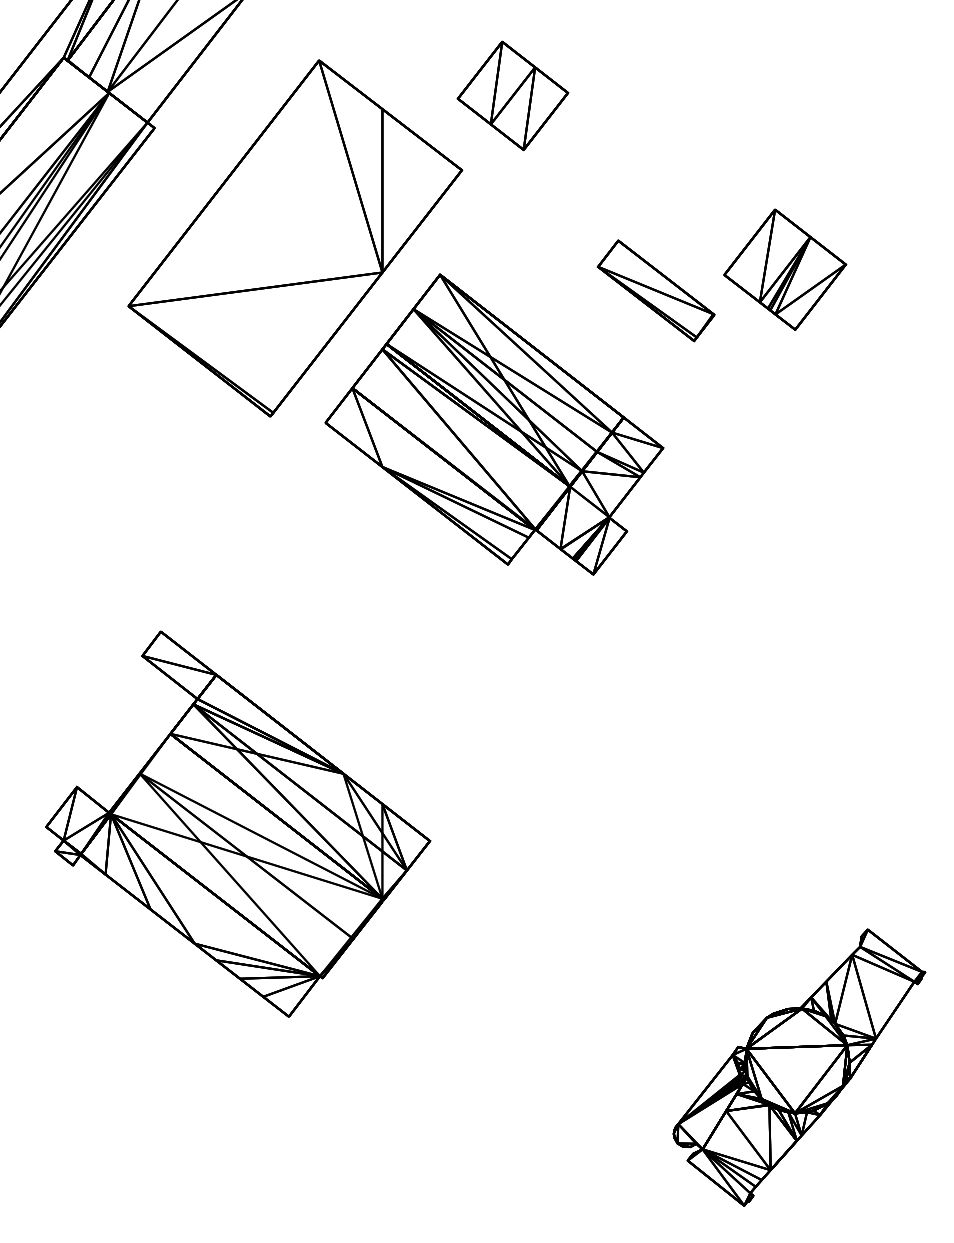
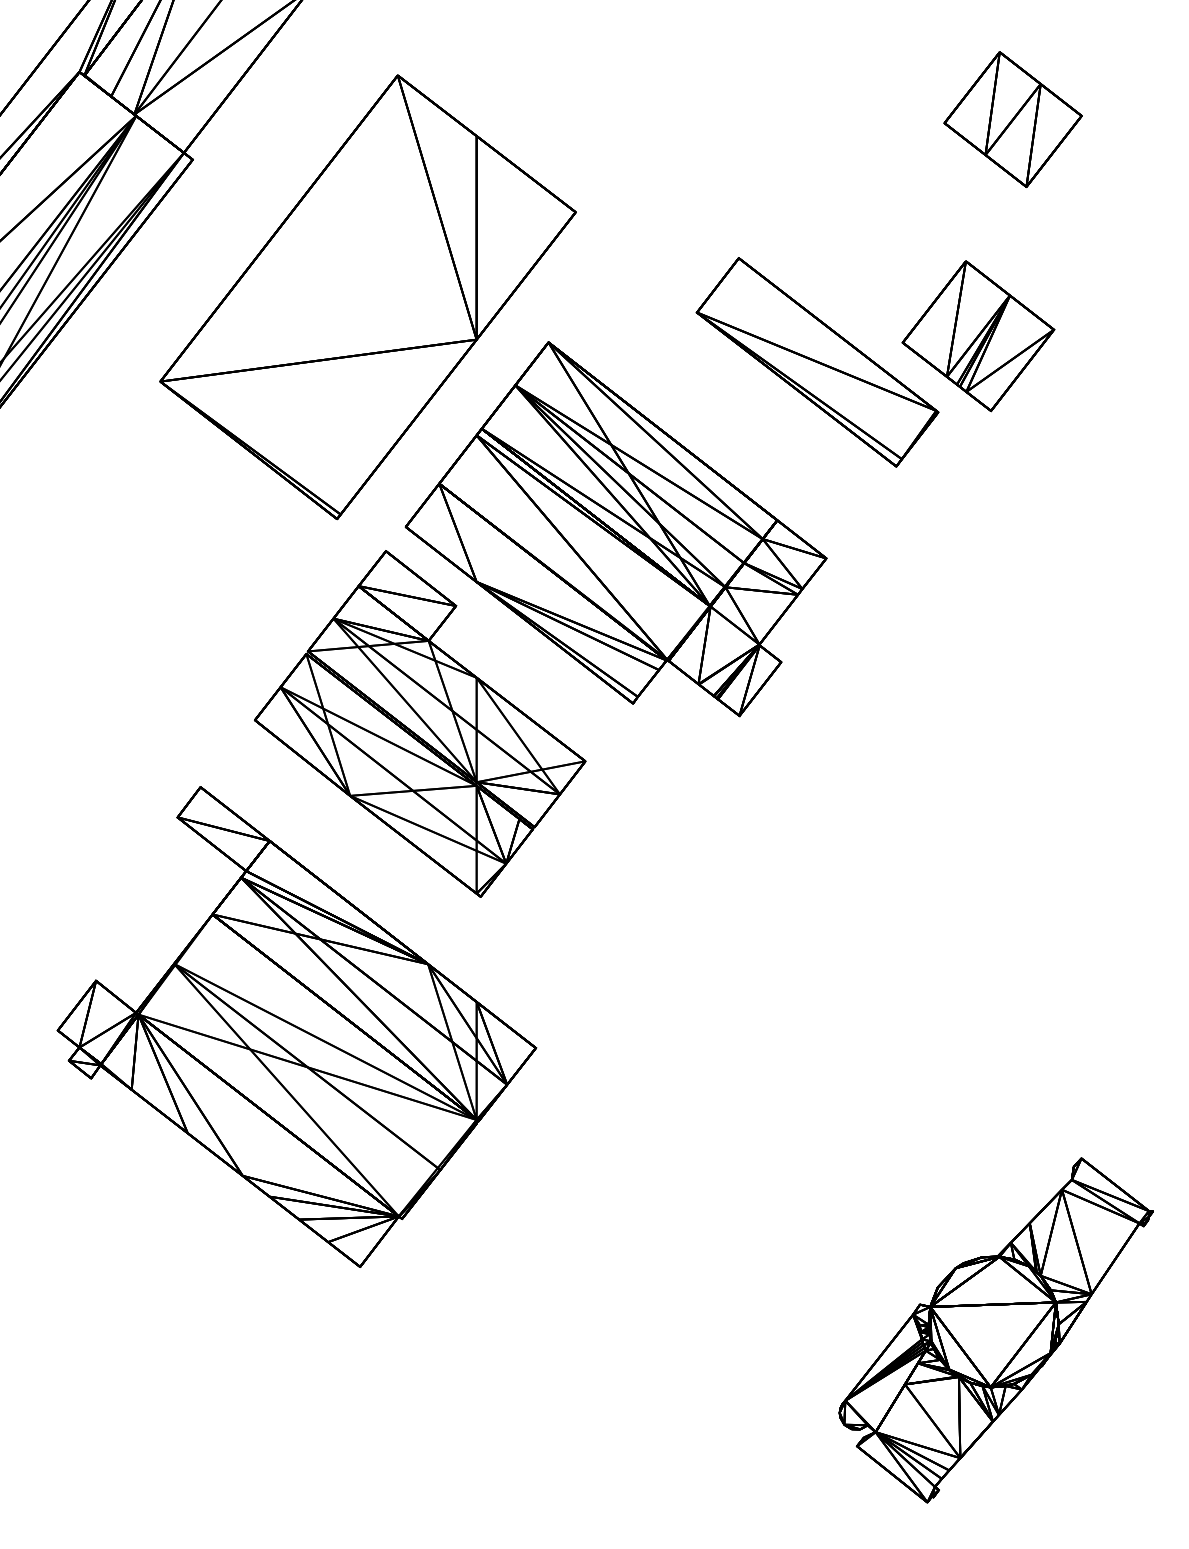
part: (512, 95) -> (1012, 119), moved
part: (656, 290) -> (818, 362), size x1.67
part: (336, 580) -> (419, 723), added

